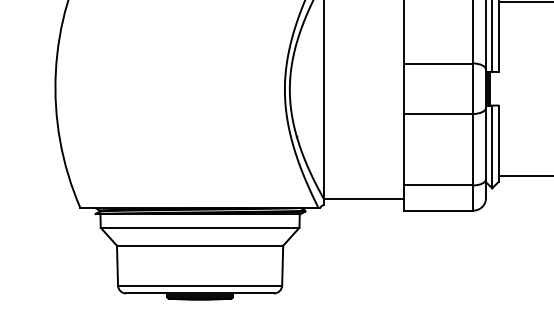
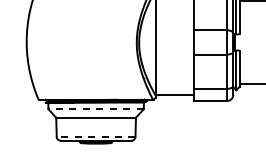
line: (200, 228) -> (96, 109), solid -> dashed
line: (198, 284) -> (95, 136), solid -> dashed

